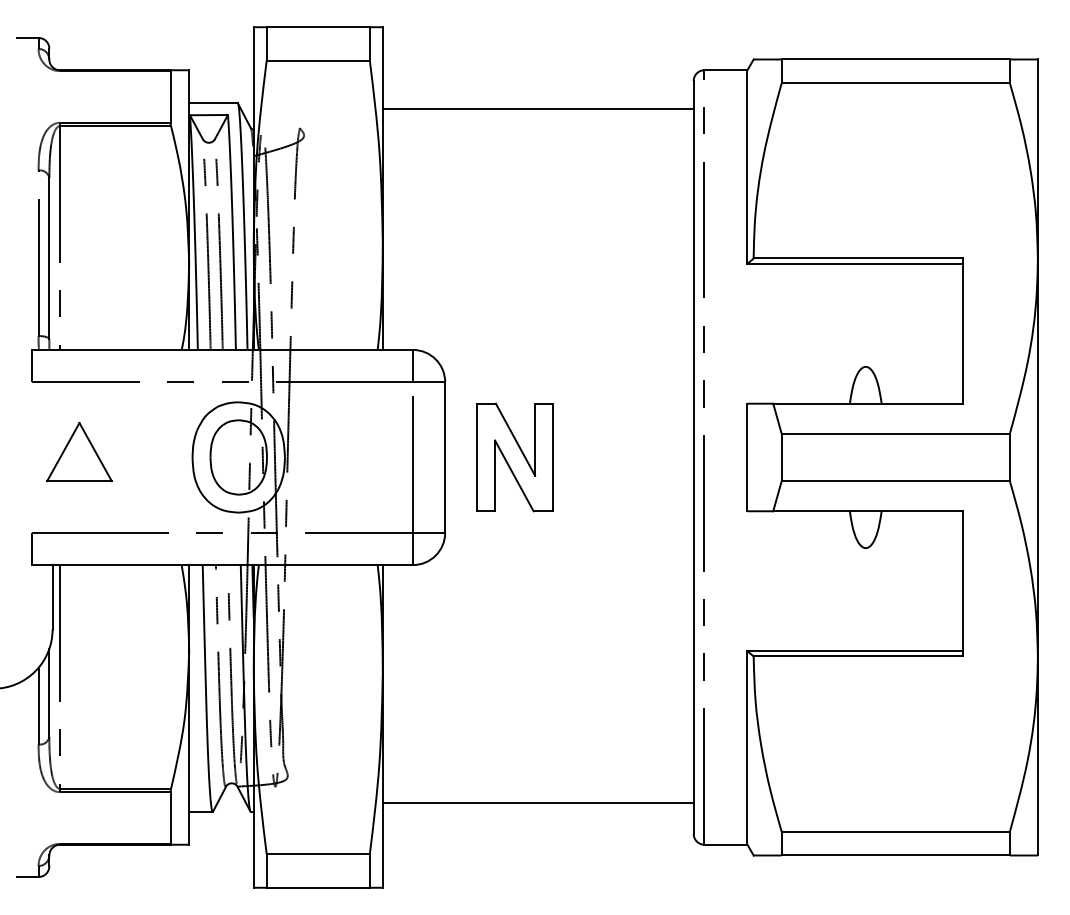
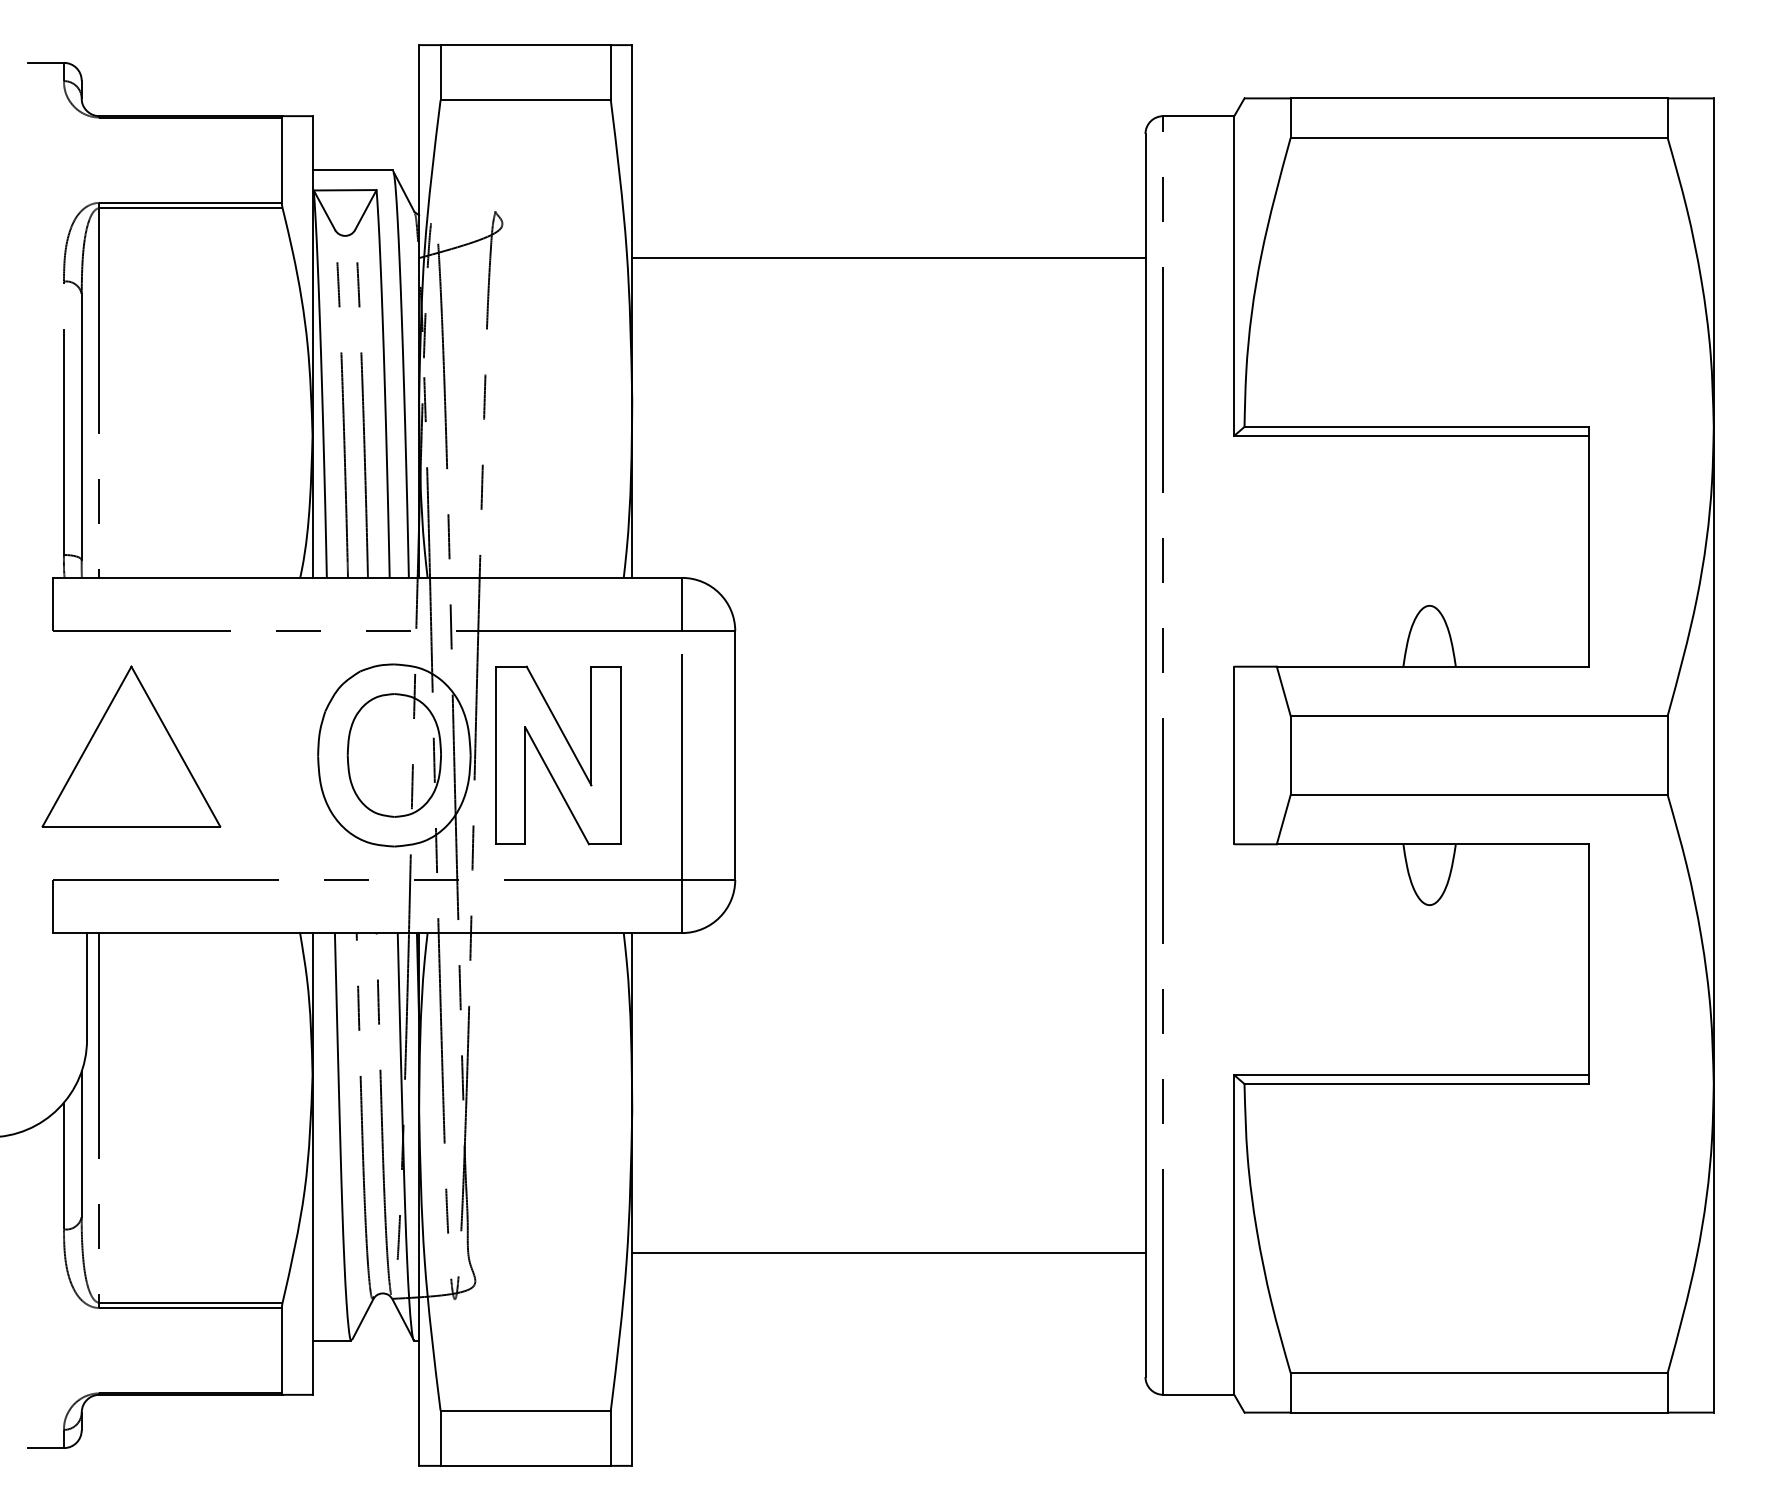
line: (537, 109) -> (887, 258), moved
part: (79, 451) -> (131, 745), size x1.67
part: (514, 457) -> (557, 755), moved
line: (537, 802) -> (887, 1252), moved

